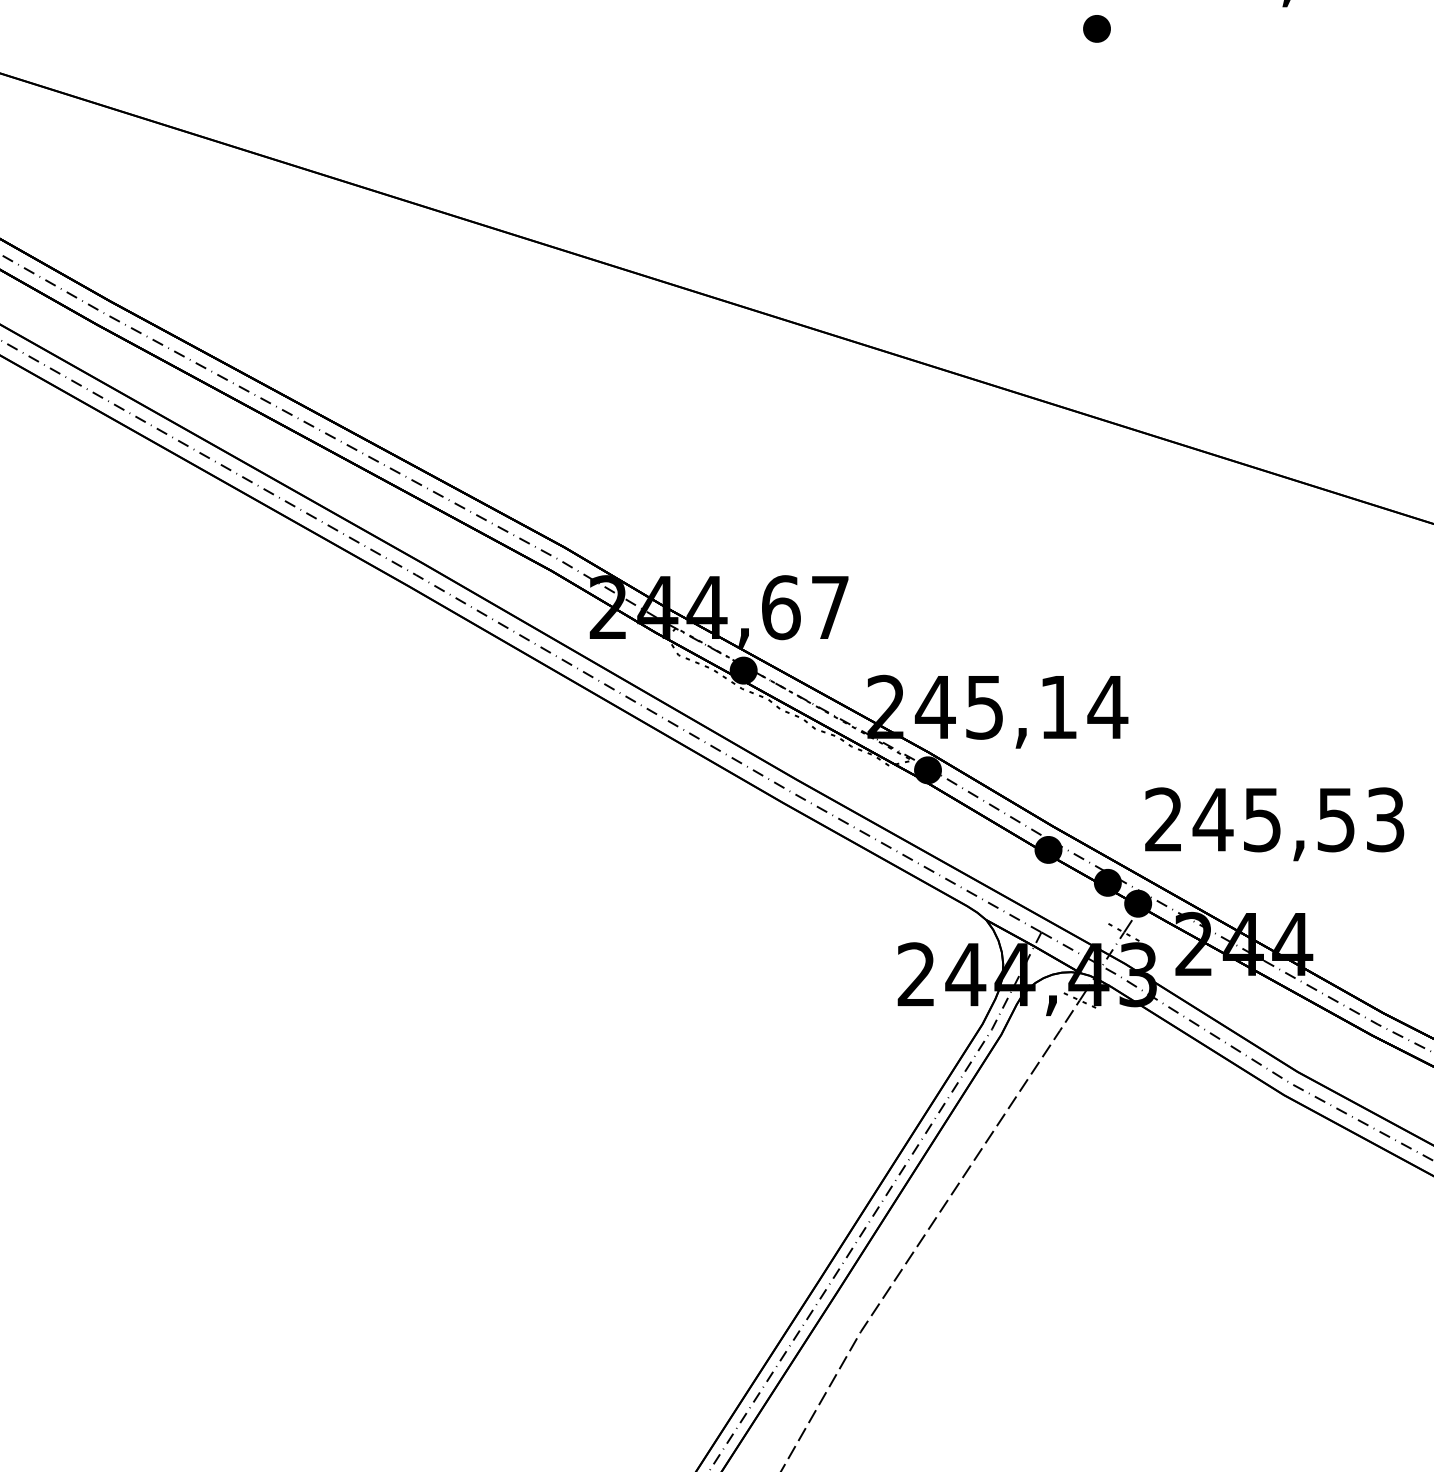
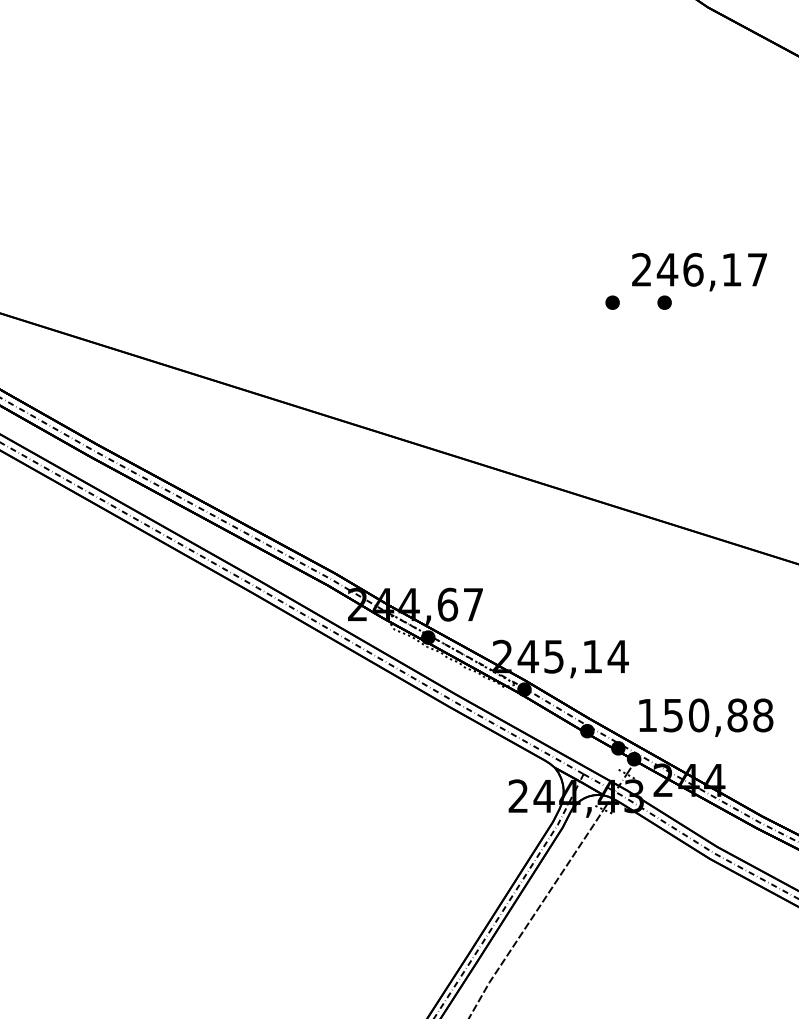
part: (1196, 28) -> (664, 302), added
text: (1274, 819) -> (705, 715), 245,53 -> 150,88

